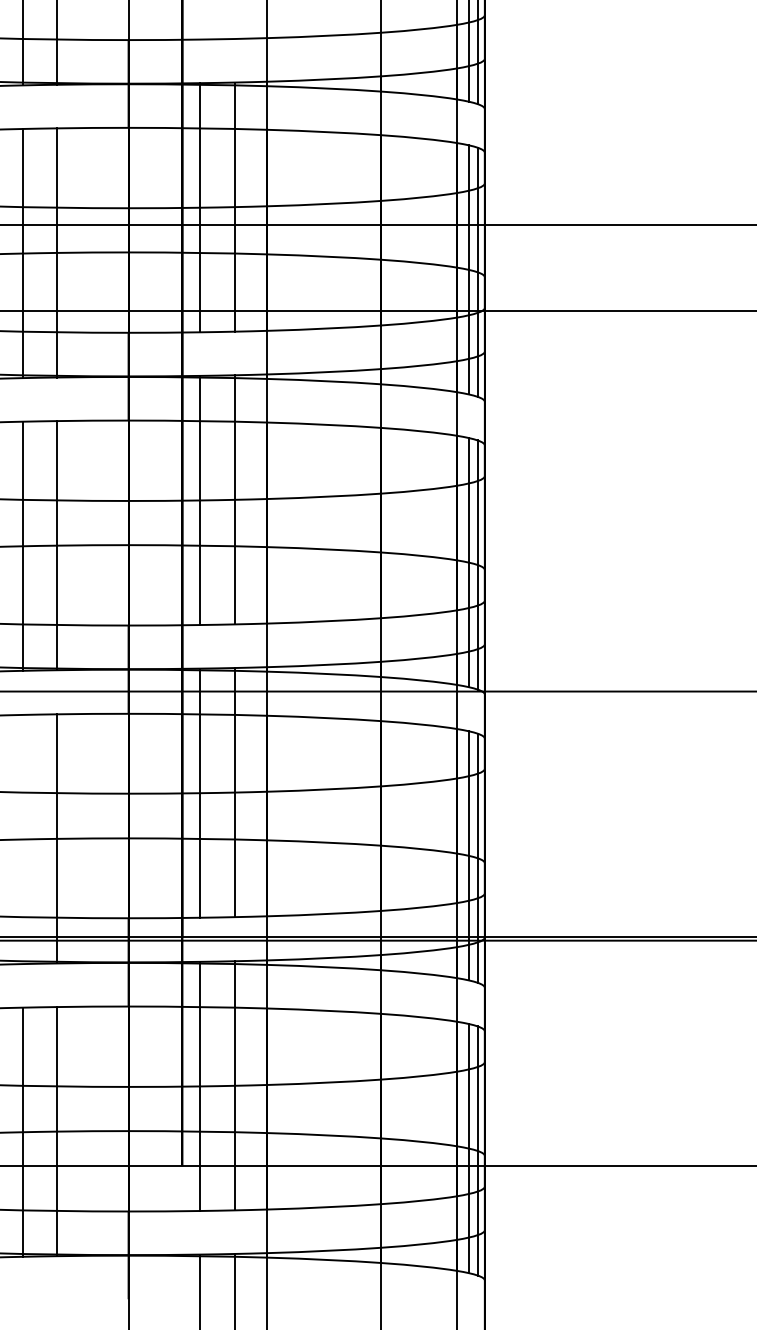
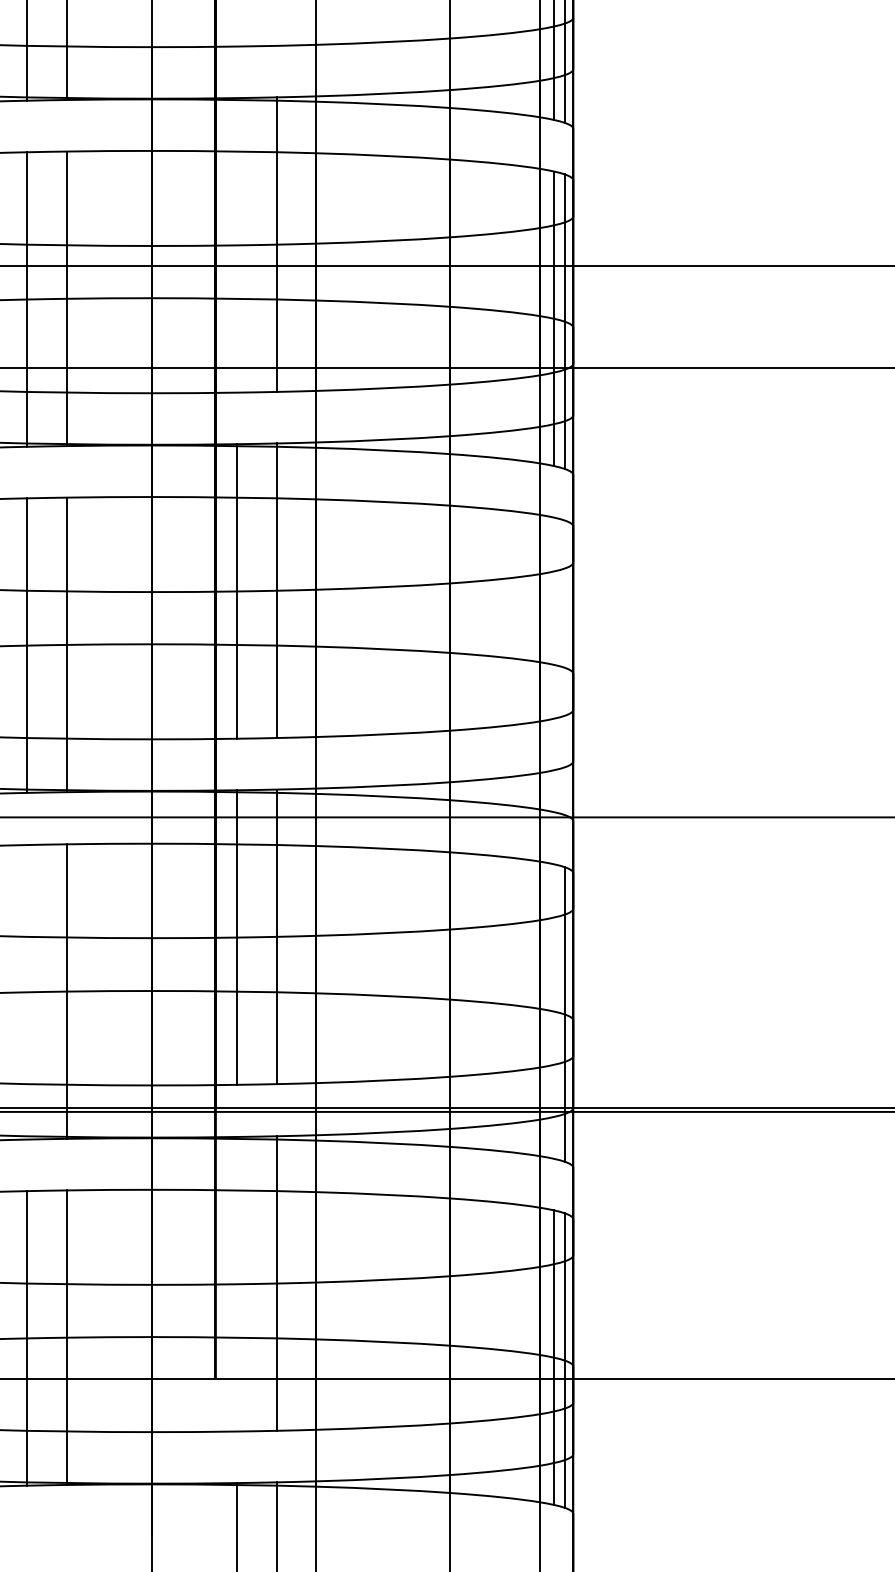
line: (200, 207) -> (237, 245), removed
line: (469, 562) -> (554, 664), removed
line: (477, 564) -> (564, 667), removed
line: (469, 855) -> (554, 1011), removed
line: (200, 1085) -> (237, 1283), removed

